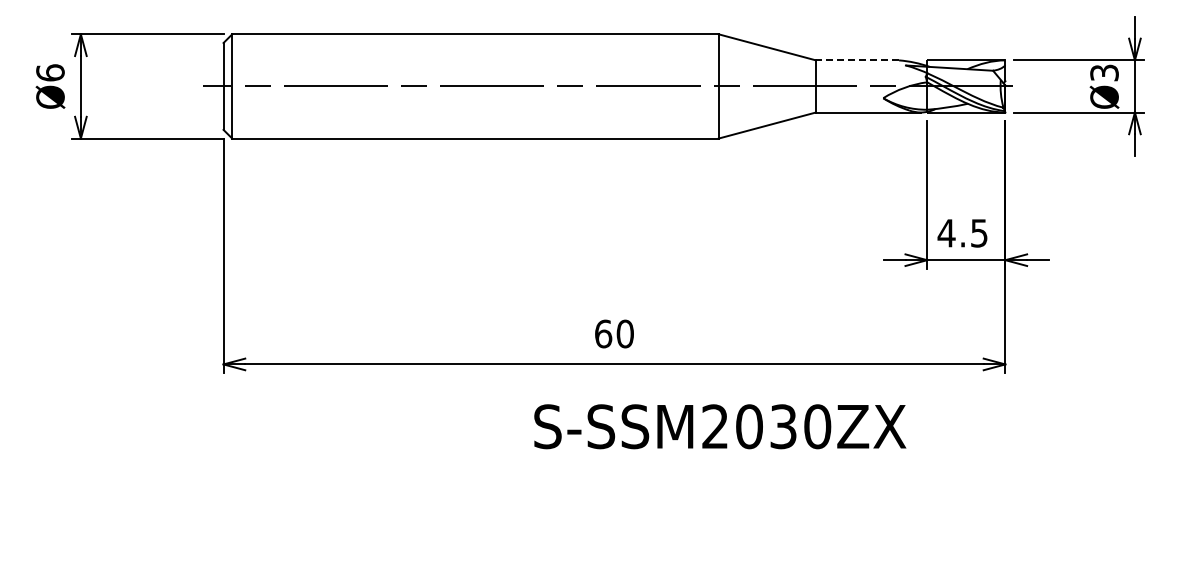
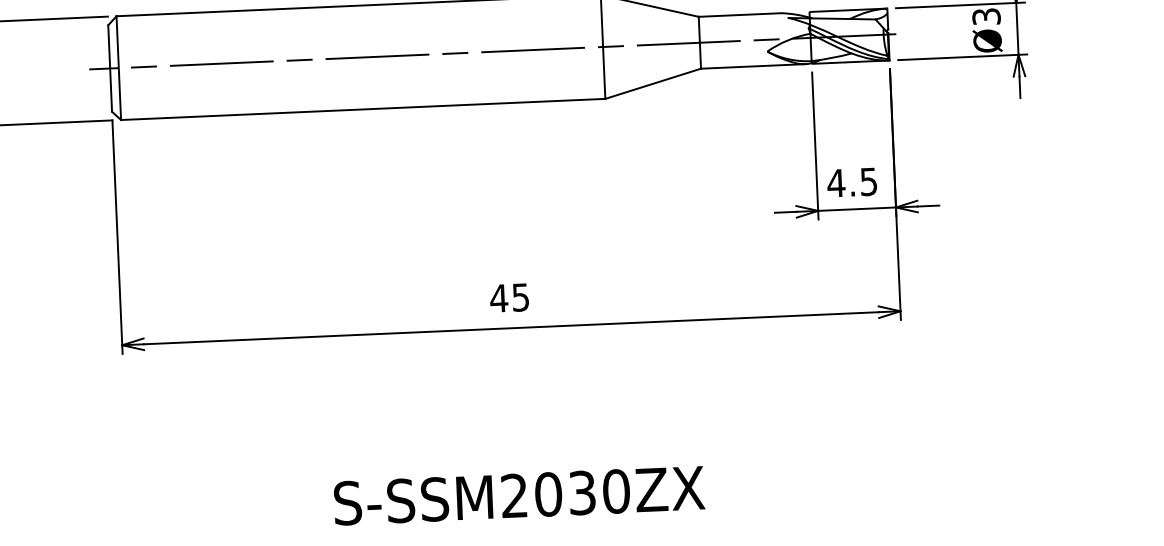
line: (857, 60) -> (740, 15), dashed -> solid
text: (613, 333) -> (509, 297), 60 -> 45
text: (720, 426) -> (519, 495), moved

